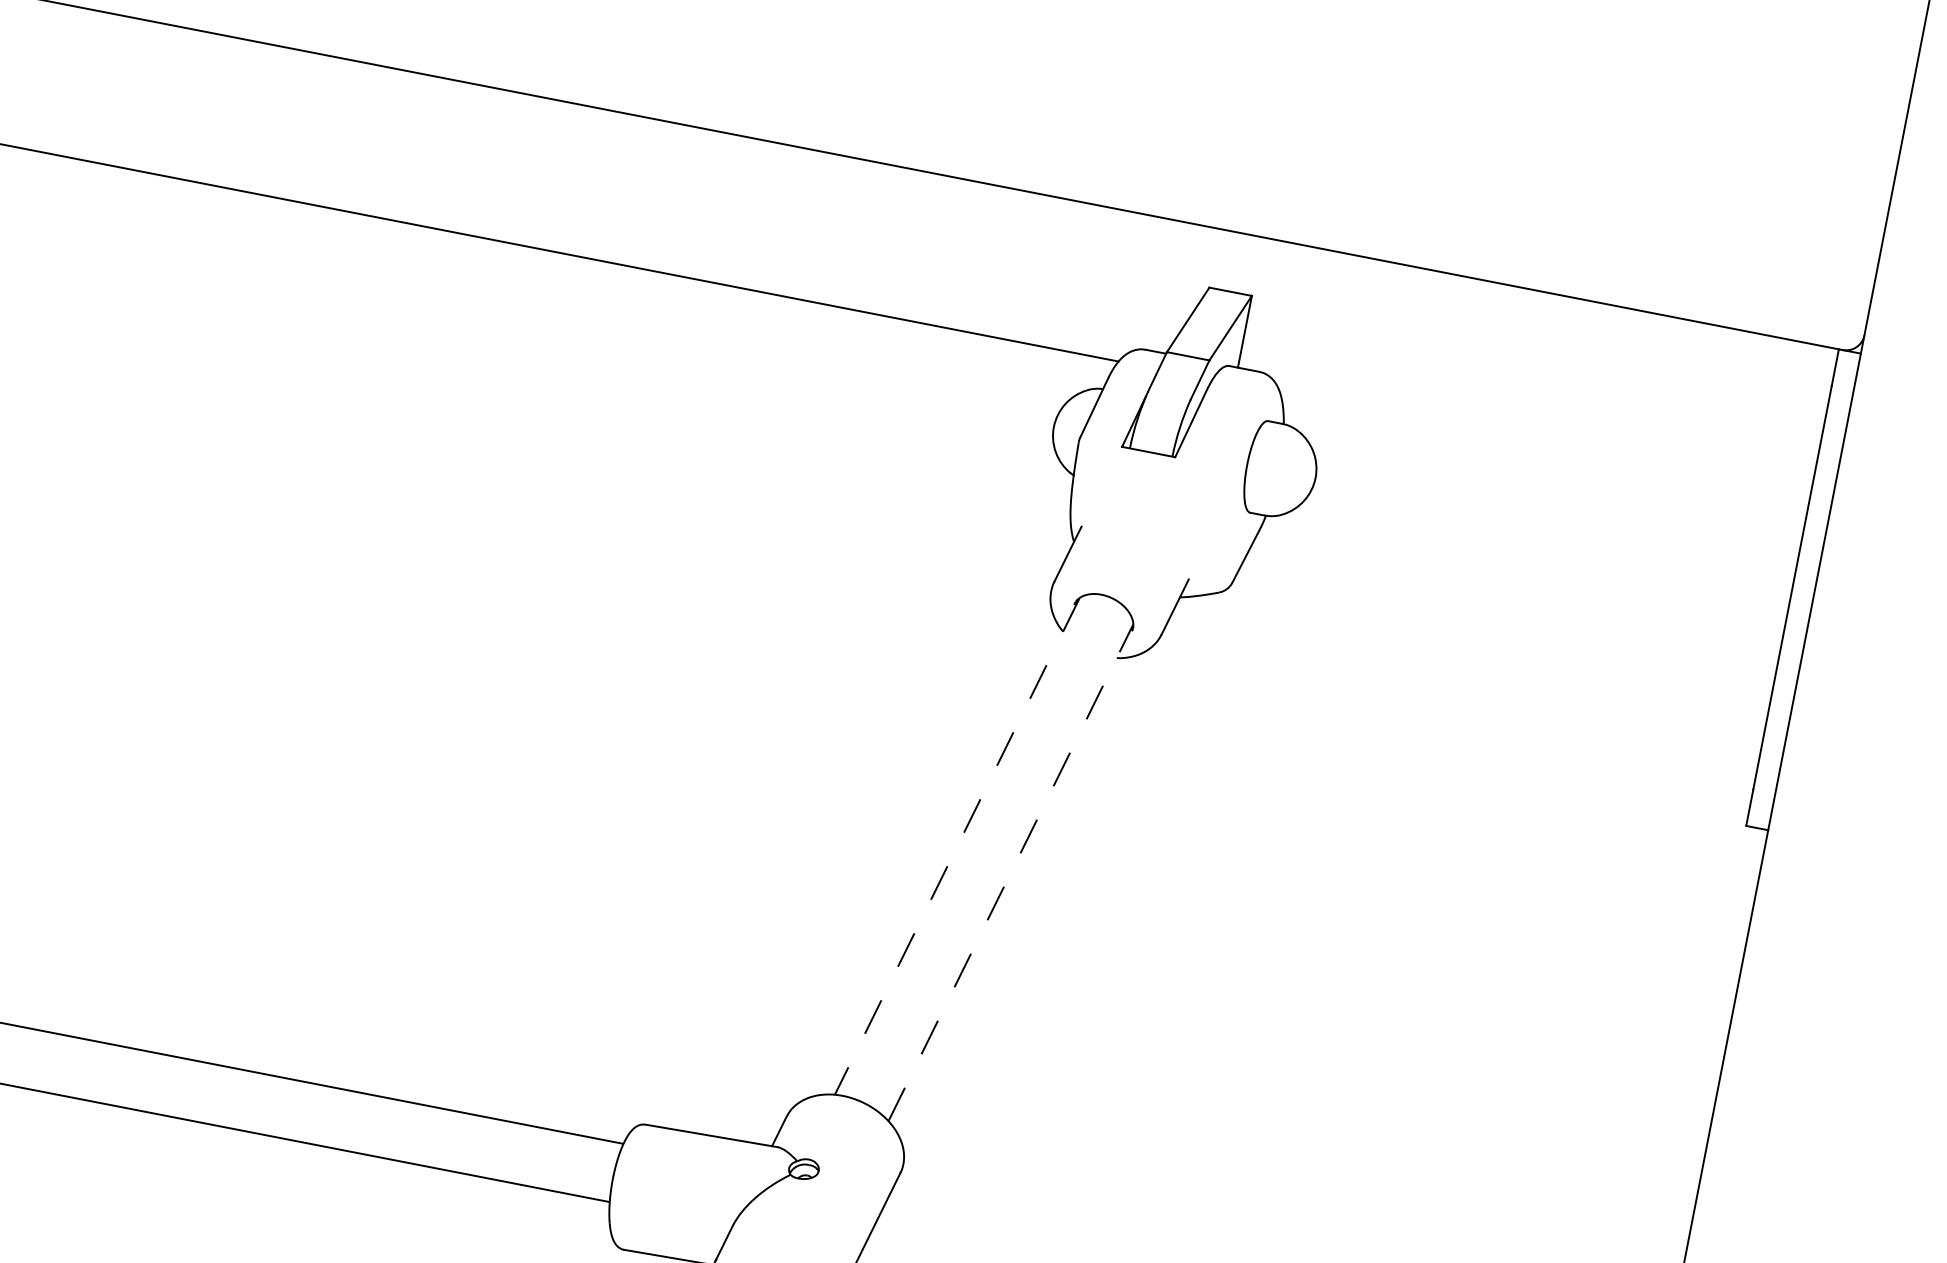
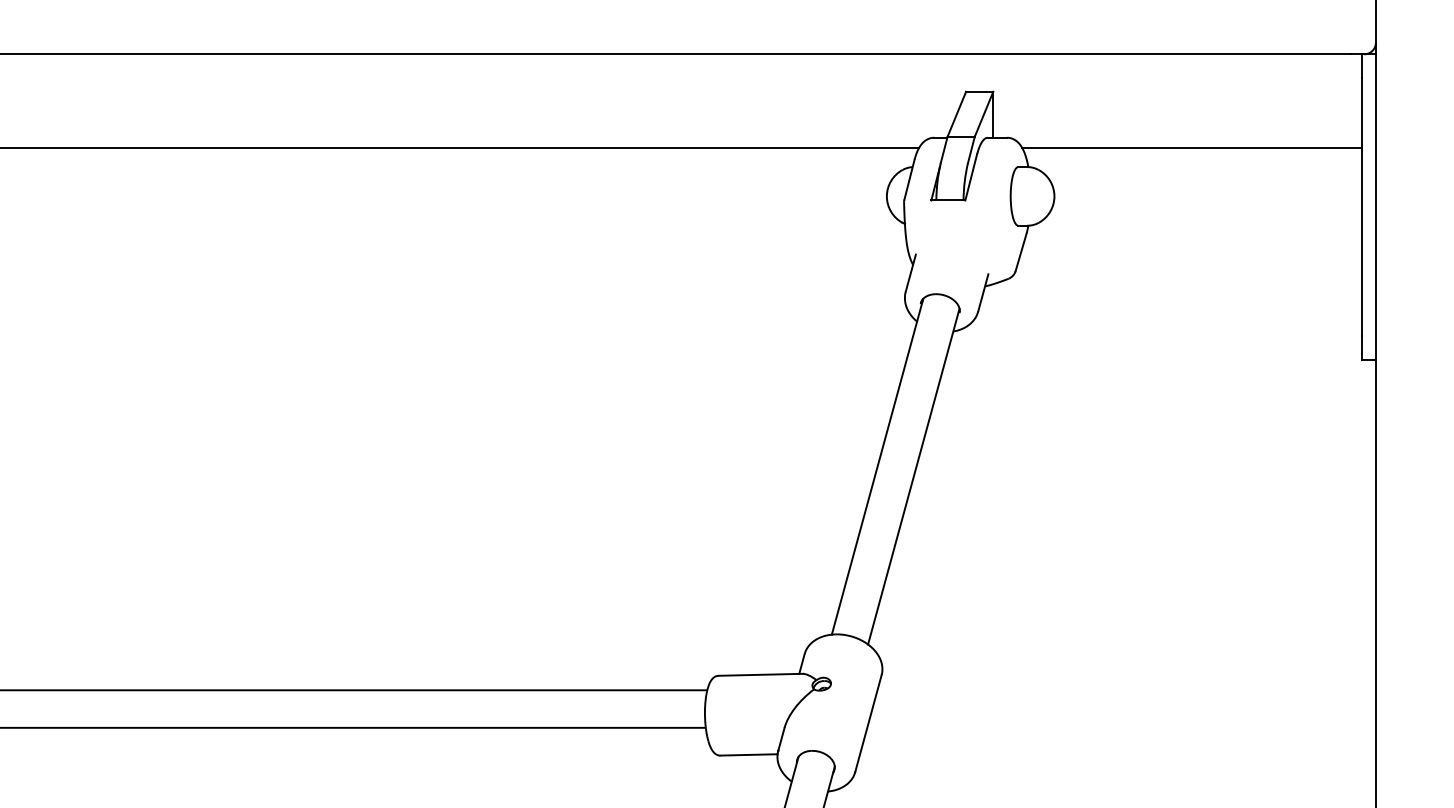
line: (1544, 444) -> (1191, 148), added
line: (957, 846) -> (877, 466), dashed -> solid
line: (1010, 872) -> (913, 476), dashed -> solid

